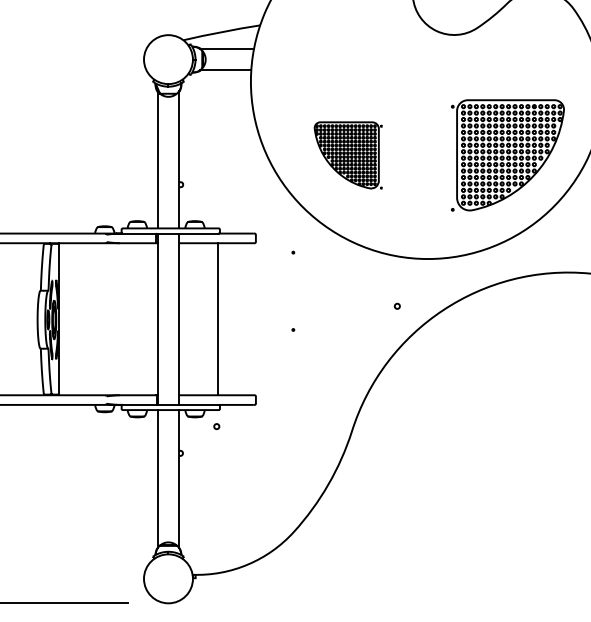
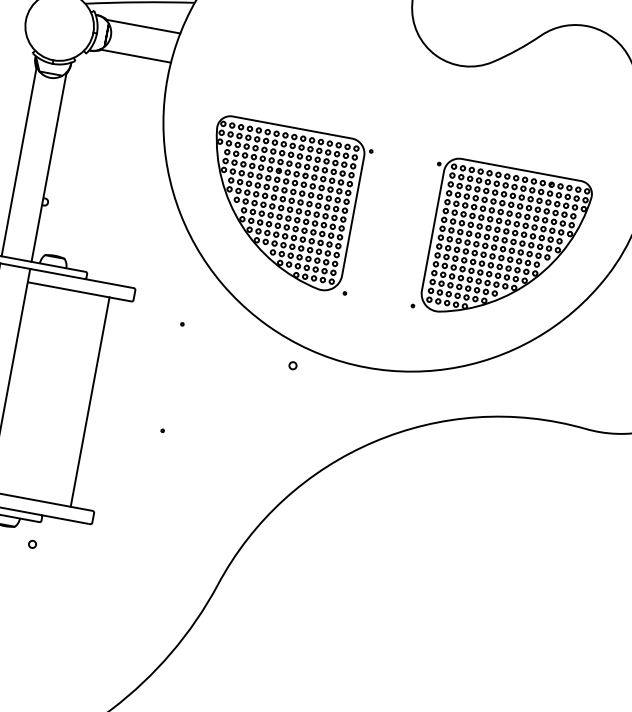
part: (348, 155) -> (283, 204), size x1.67
circle: (396, 305) -> (292, 364), moved
line: (217, 319) -> (89, 402), moved

